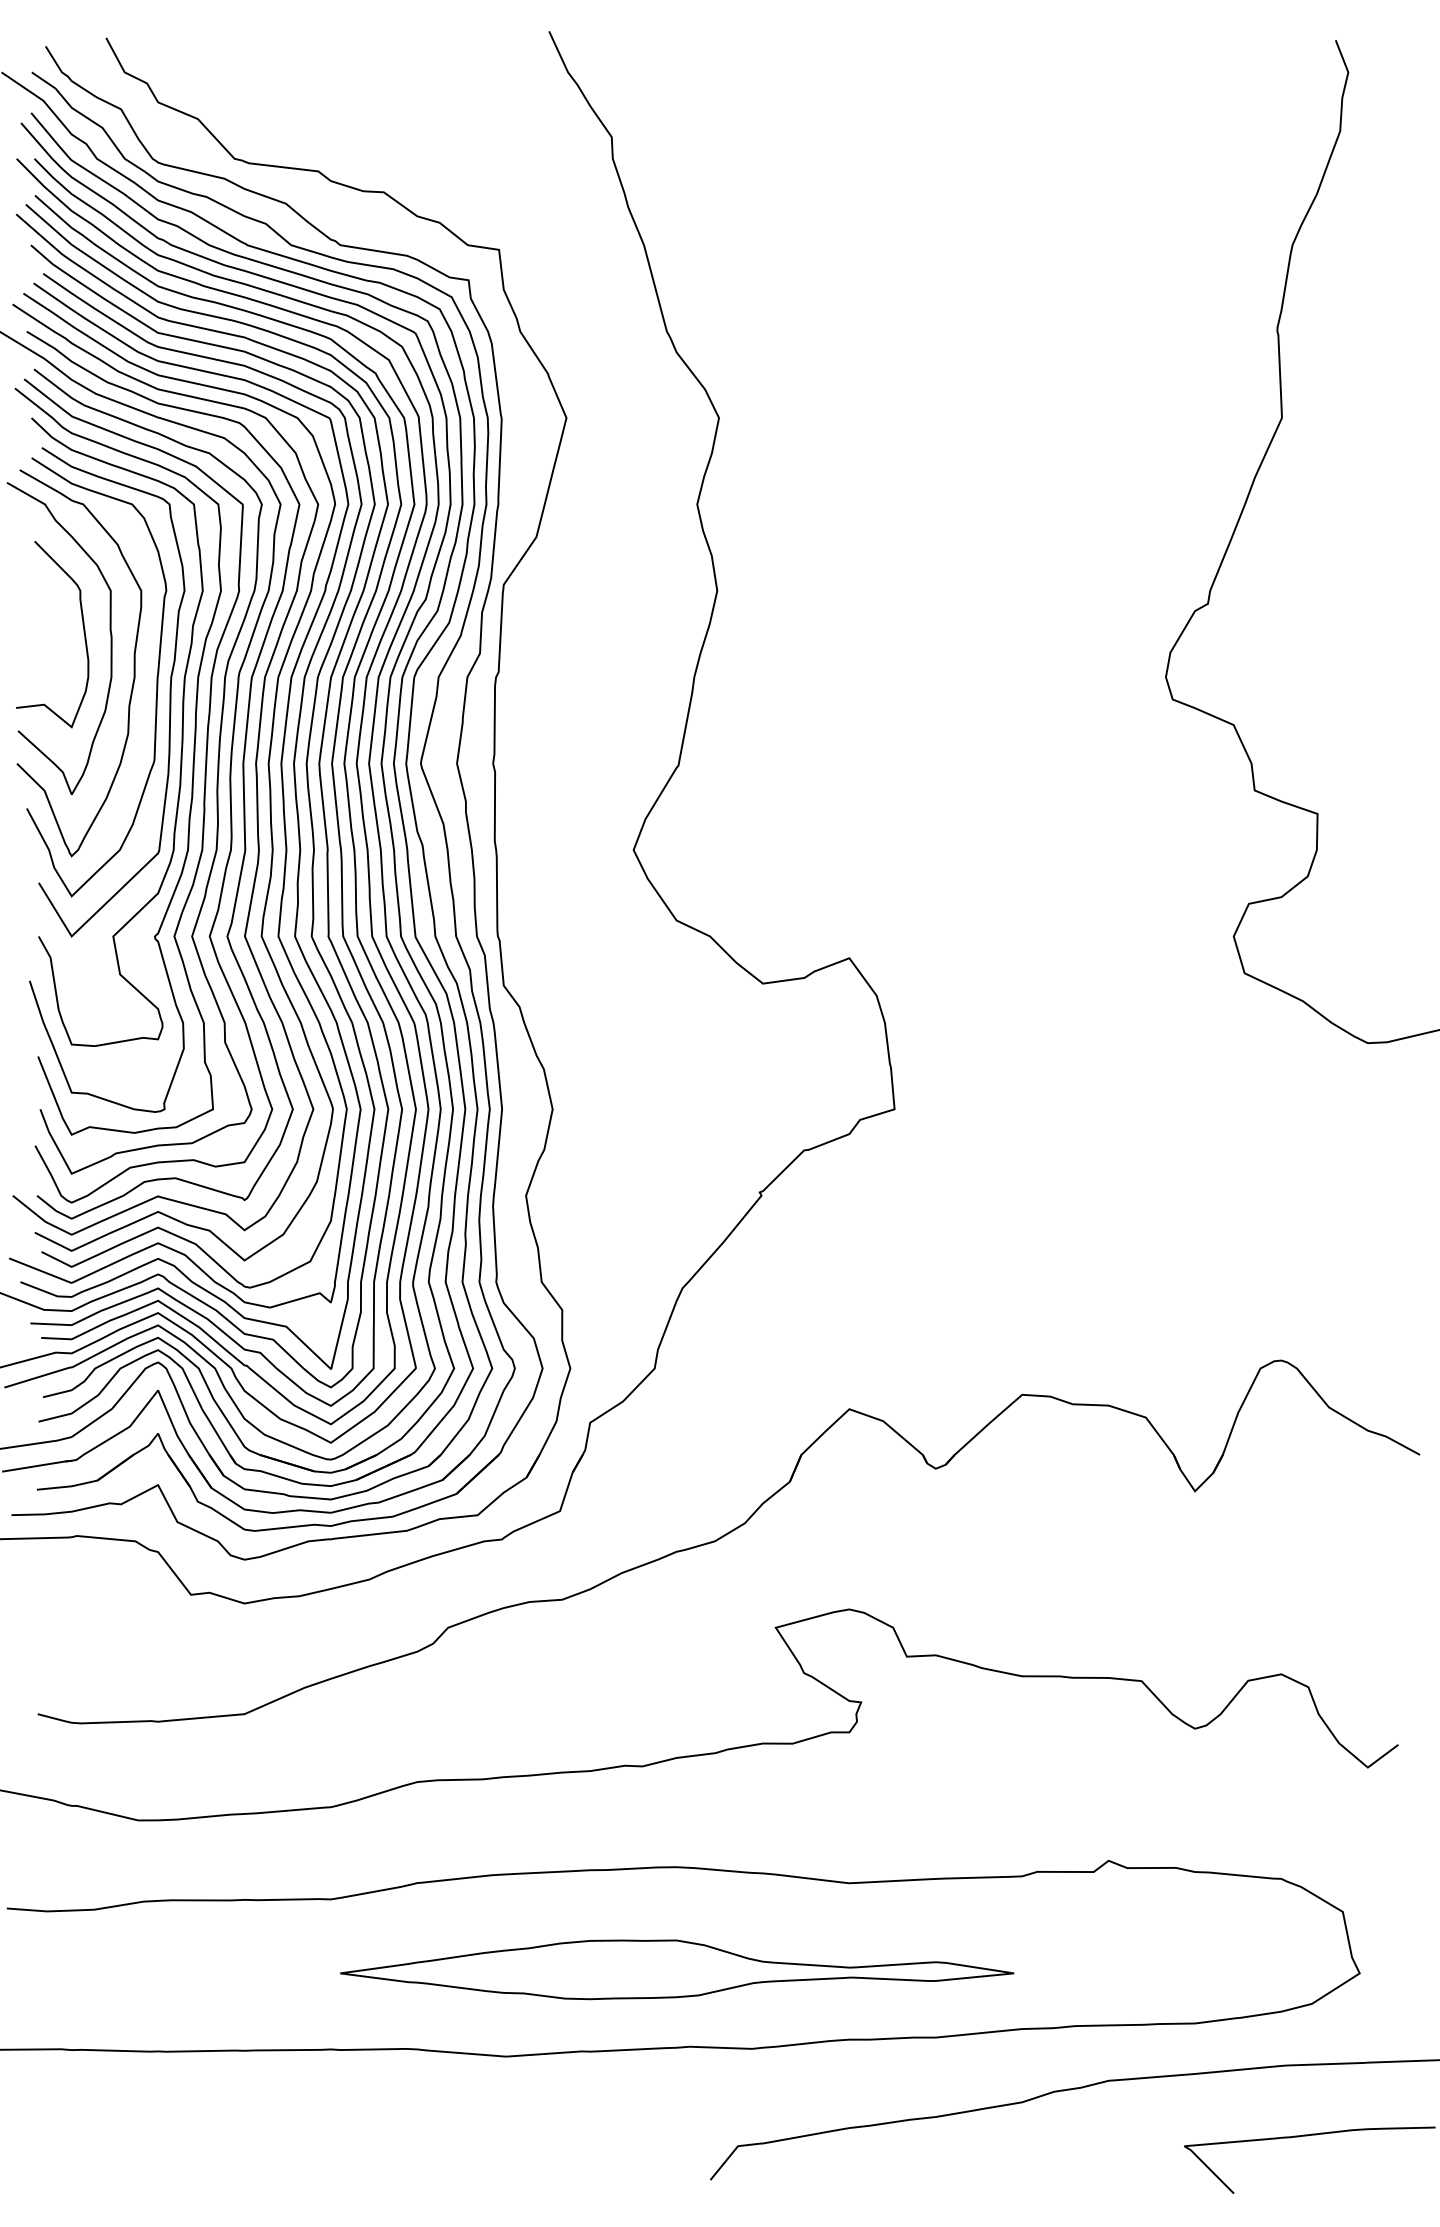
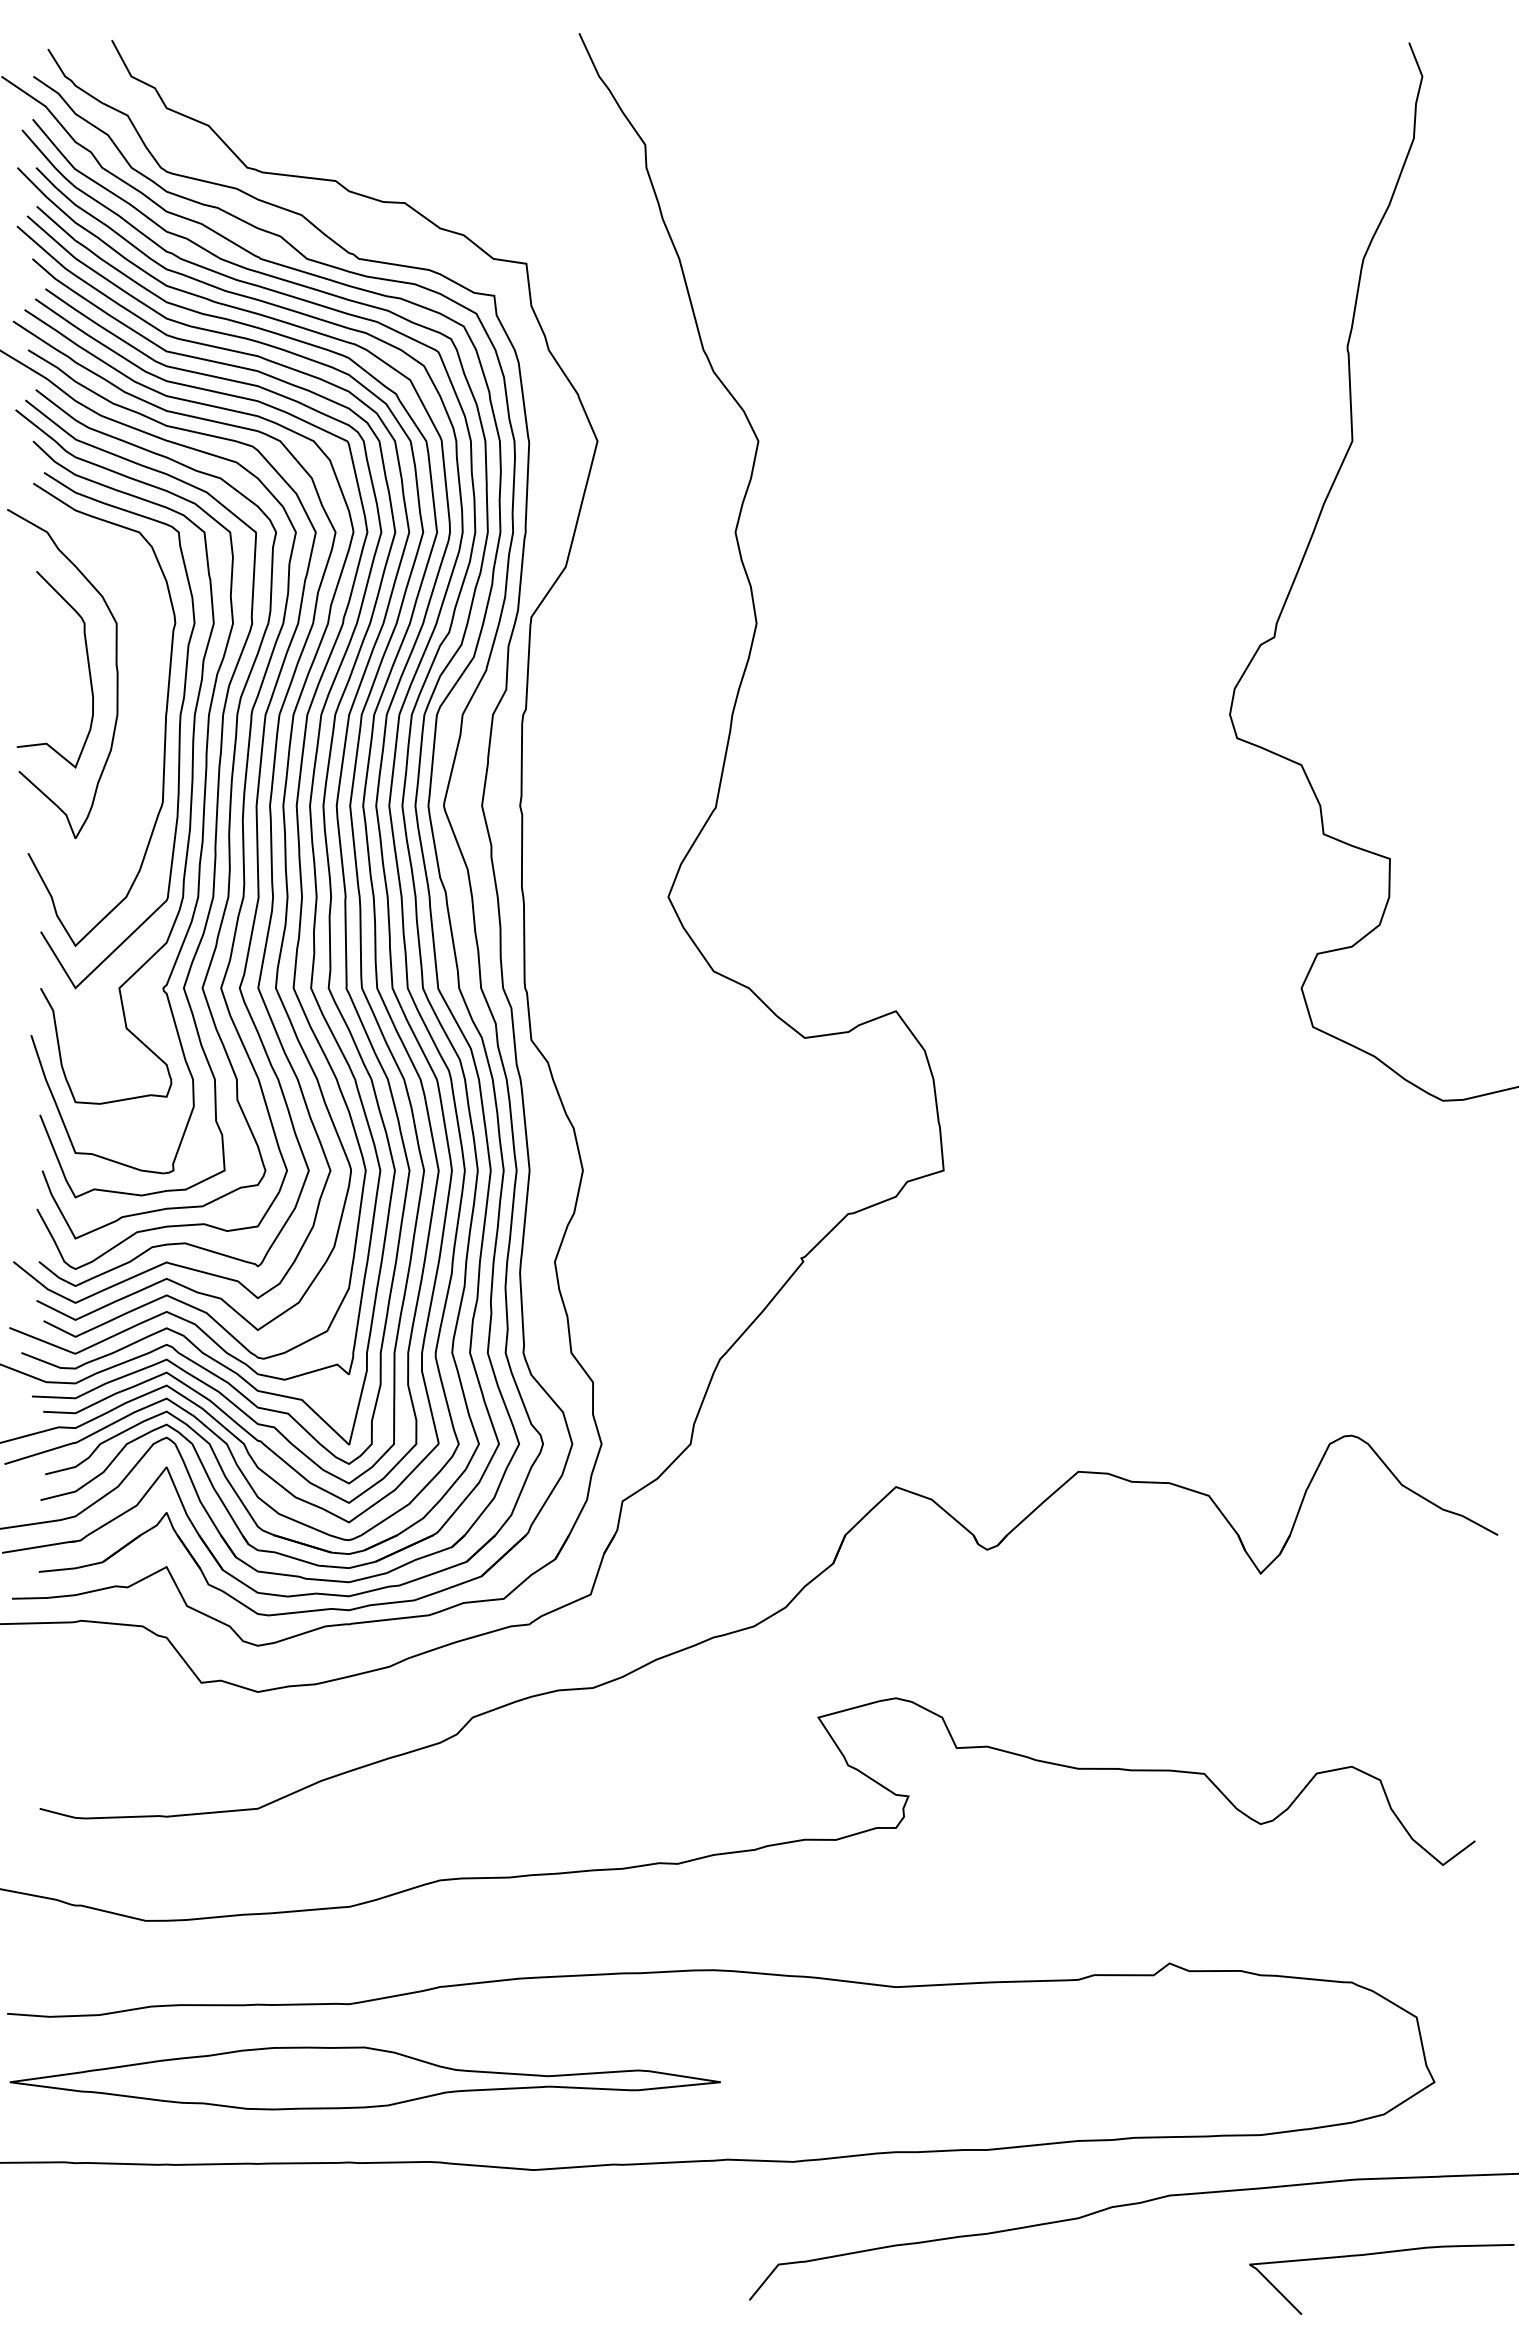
curve: (134, 662) -> (141, 699), removed
part: (676, 1969) -> (364, 2078), moved

